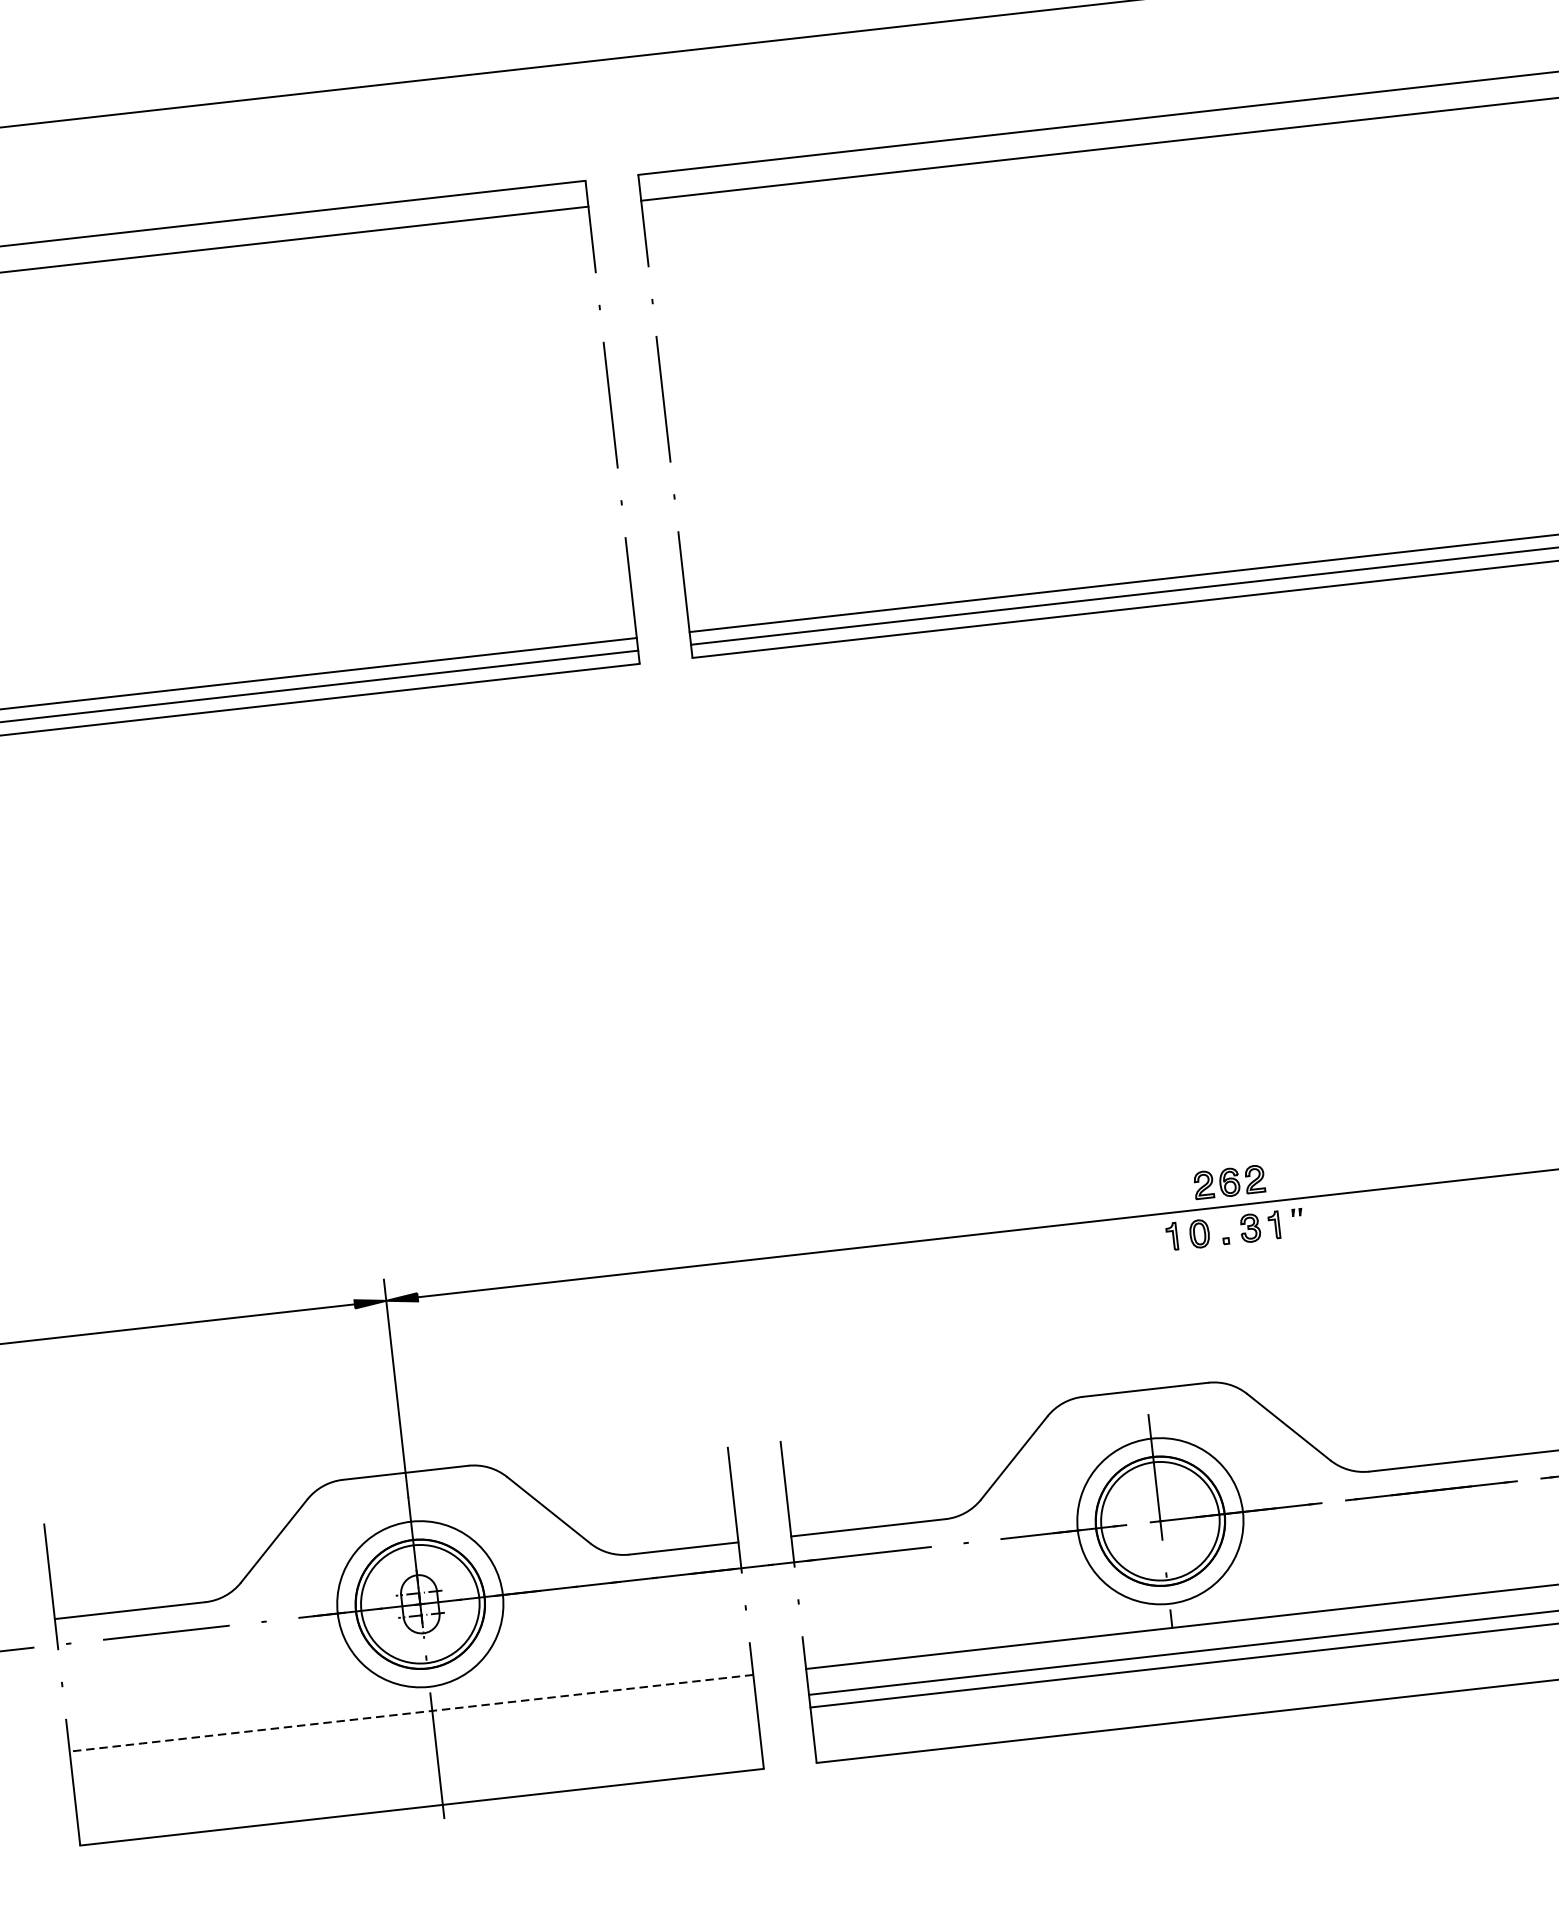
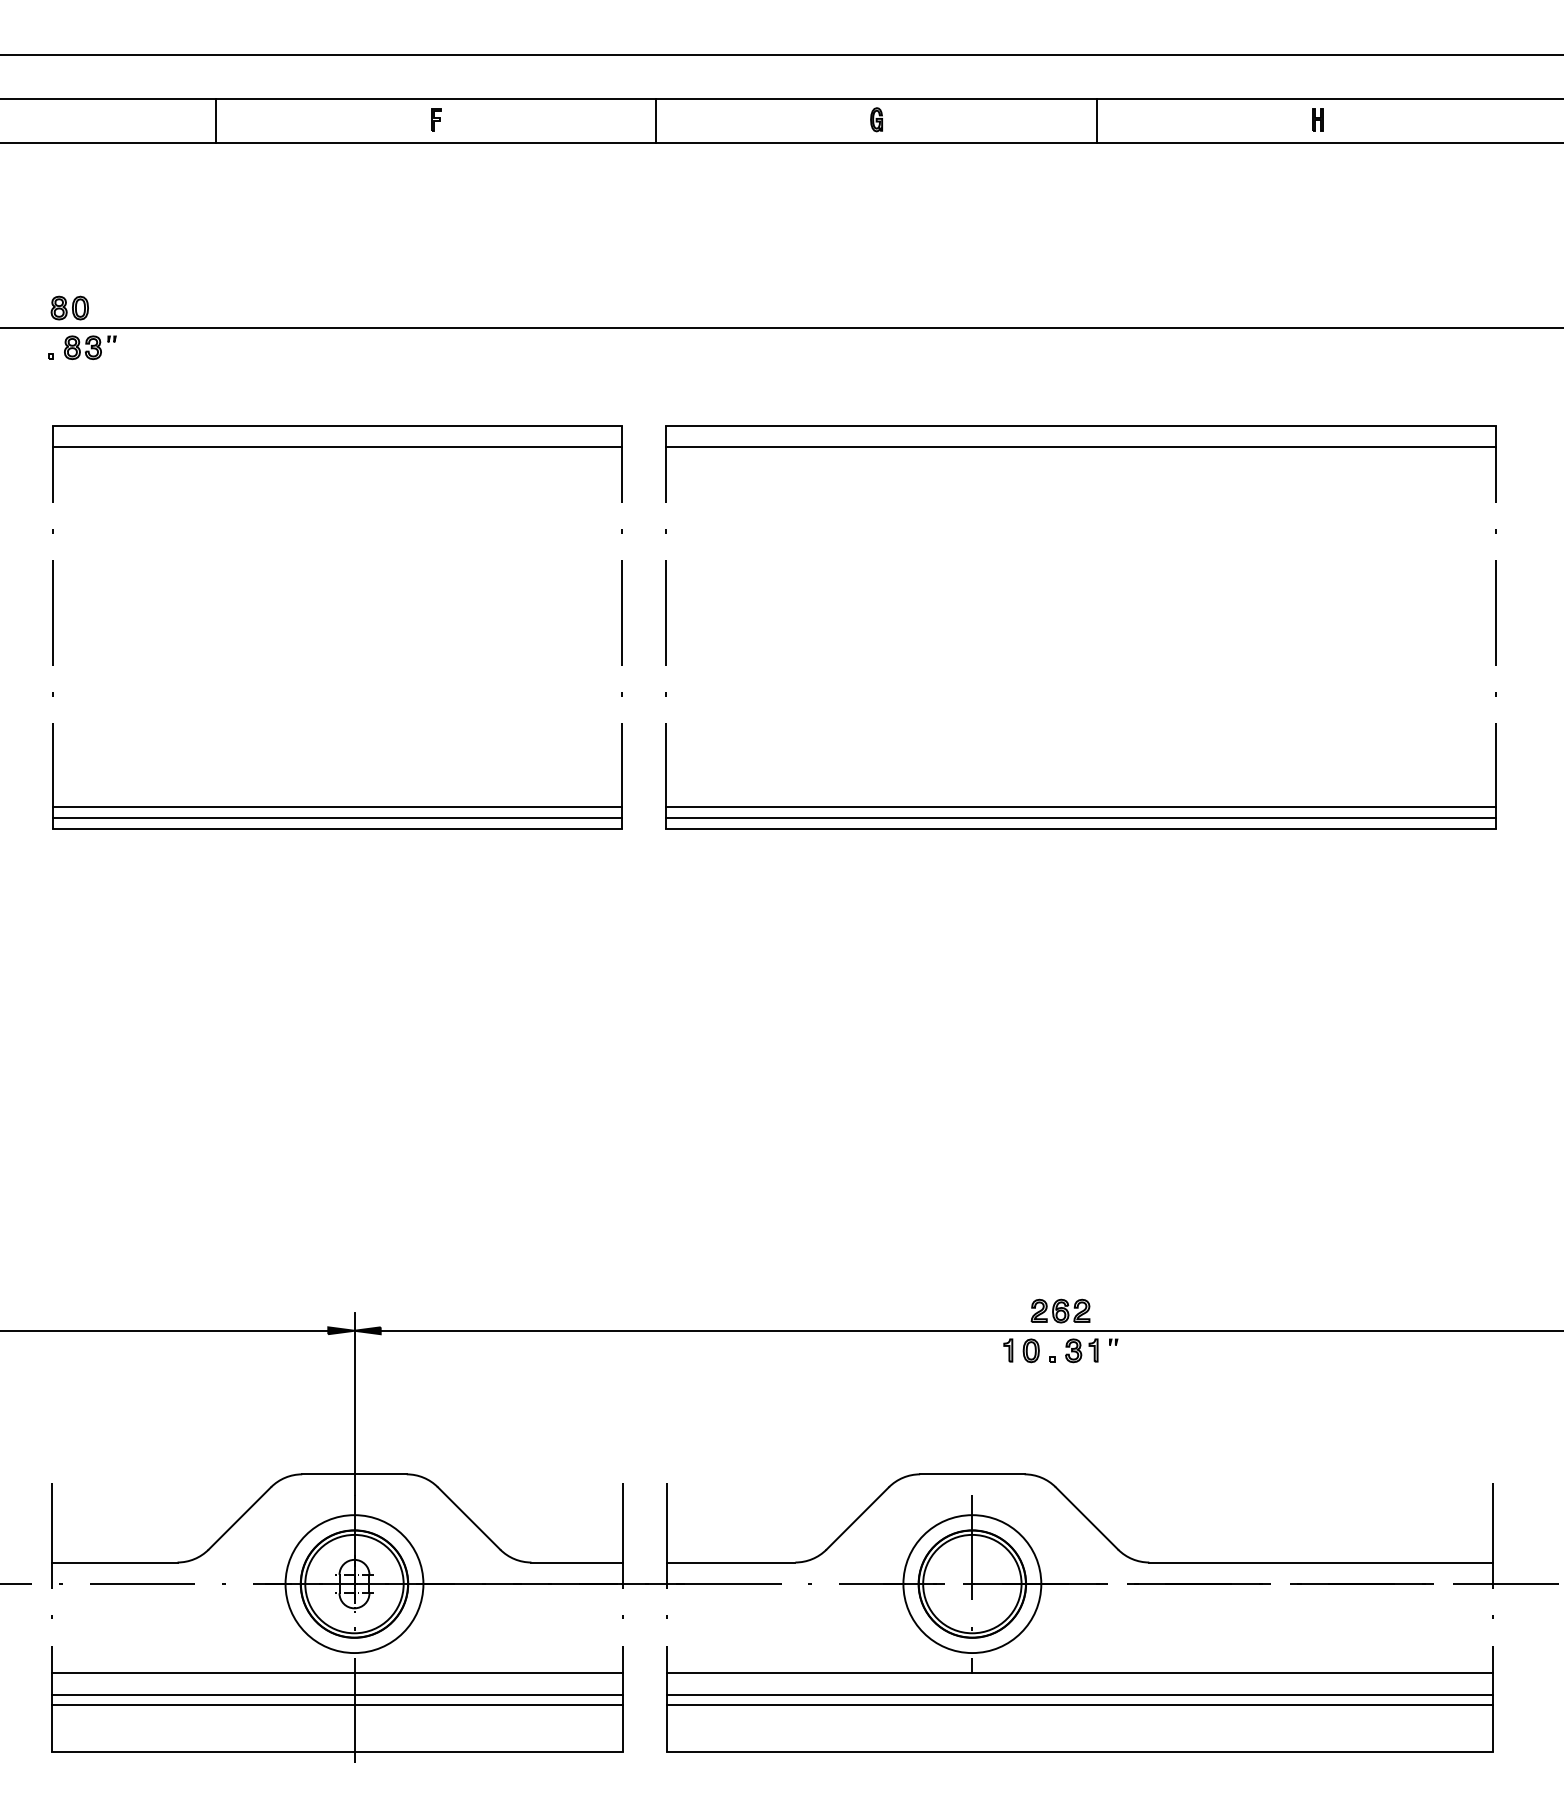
line: (410, 1713) -> (336, 1673), dashed -> solid
line: (413, 1738) -> (336, 1694), added
line: (415, 1752) -> (336, 1705), added

